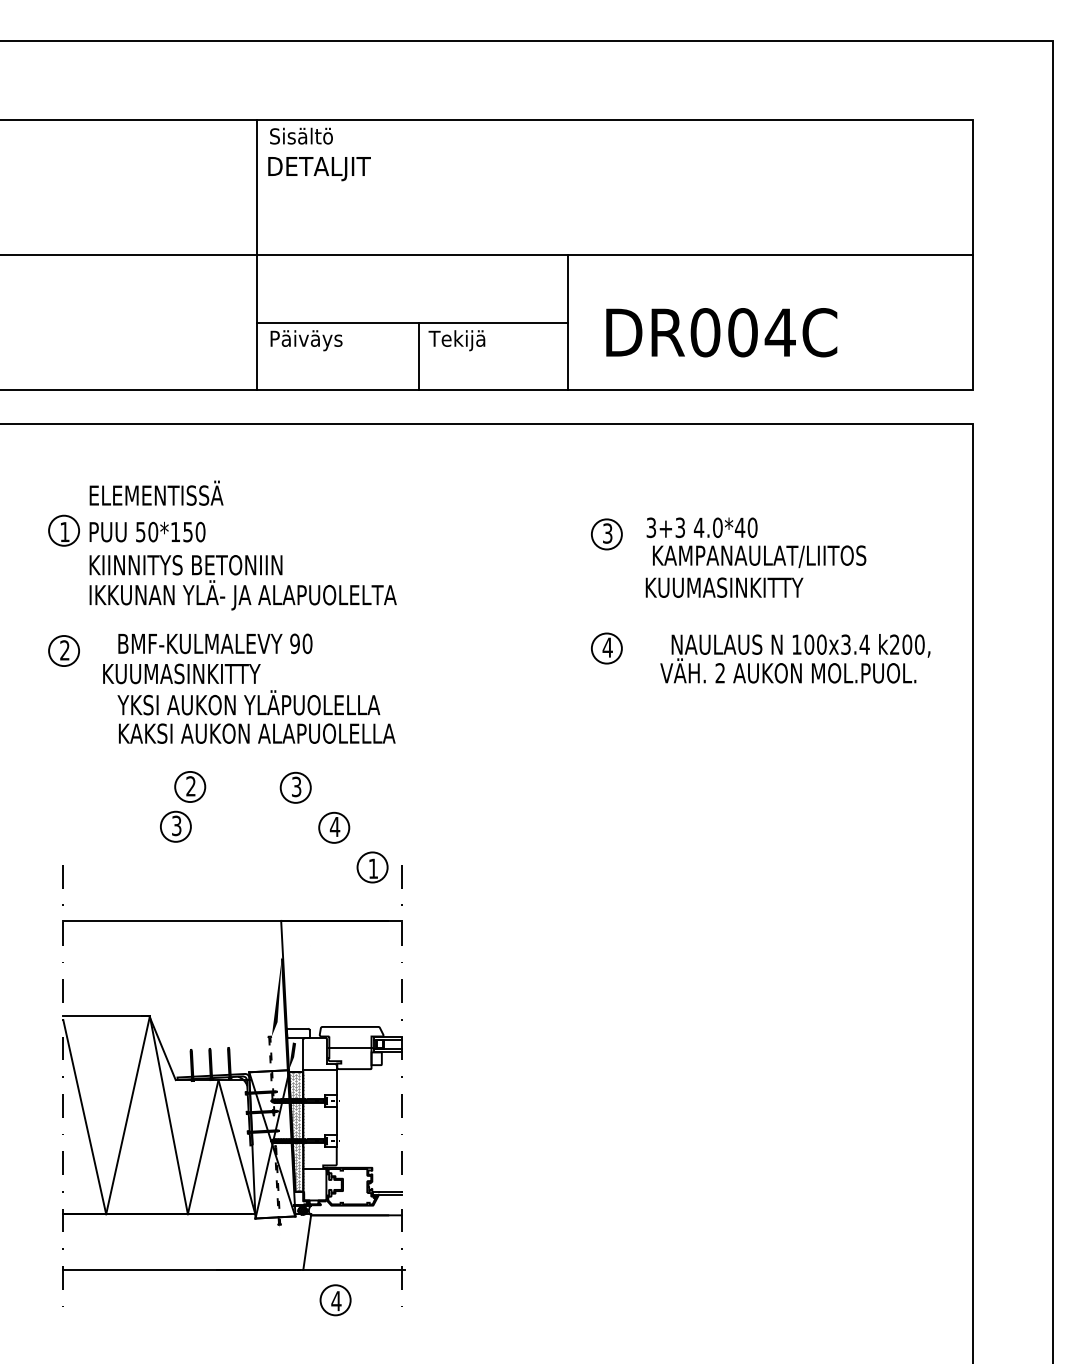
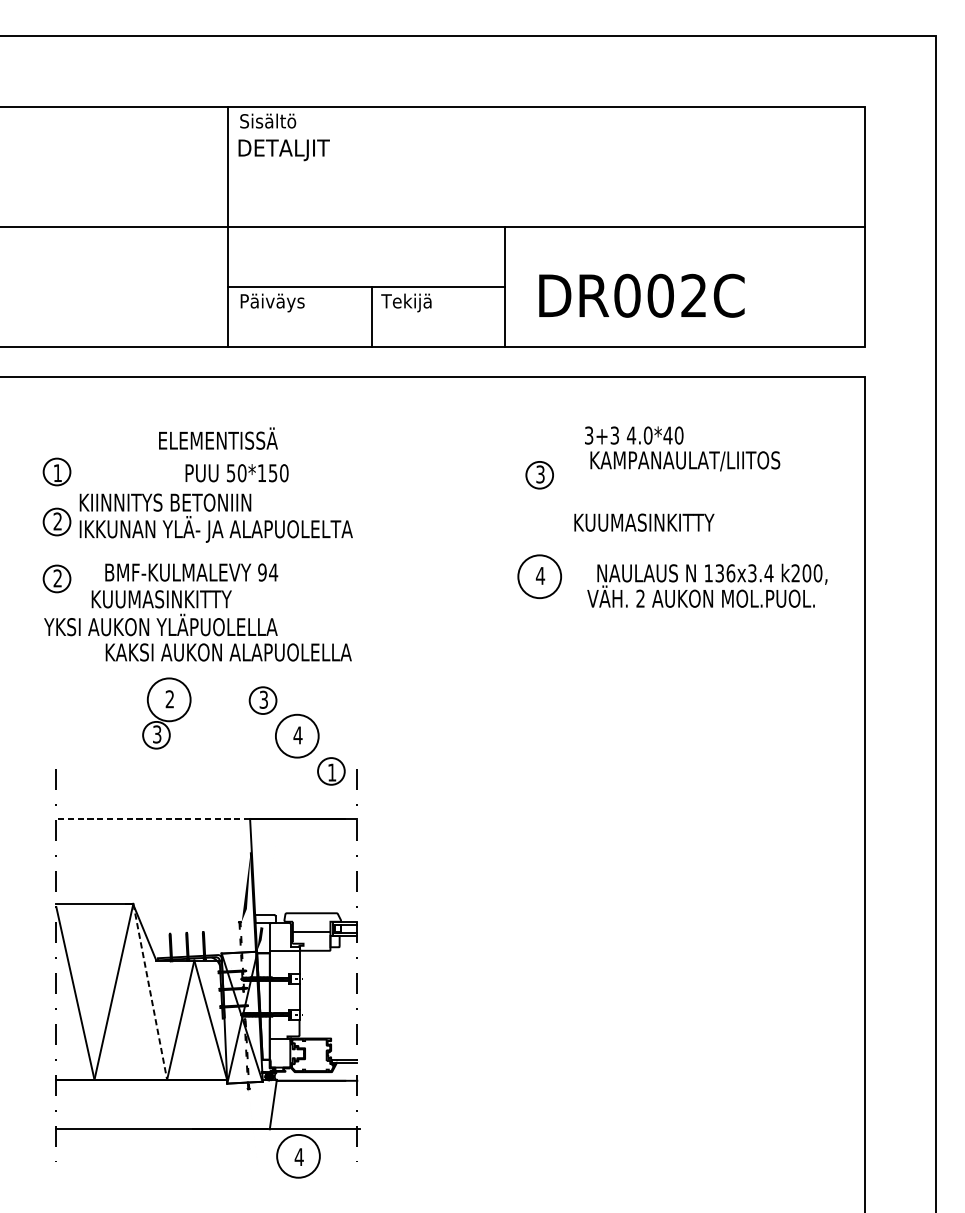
text: (779, 332) -> (693, 295), DR004C -> DR002C
text: (156, 492) -> (218, 437), moved
text: (147, 531) -> (237, 472), moved
text: (756, 542) -> (682, 448), moved
part: (63, 586) -> (56, 521), added
text: (307, 643) -> (273, 572), 90 -> 94
text: (815, 644) -> (725, 573), 100x3.4 -> 136x3.4
circle: (606, 648) -> (539, 576), size x1.6
text: (248, 702) -> (160, 624), moved
circle: (190, 786) -> (169, 699), size x1.6
circle: (334, 827) -> (297, 735), size x1.6
line: (172, 920) -> (153, 818), solid -> dashed
line: (168, 1115) -> (149, 992), solid -> dashed
hatch: (295, 1131) -> (262, 1006), removed
circle: (335, 1300) -> (298, 1156), size x1.6

